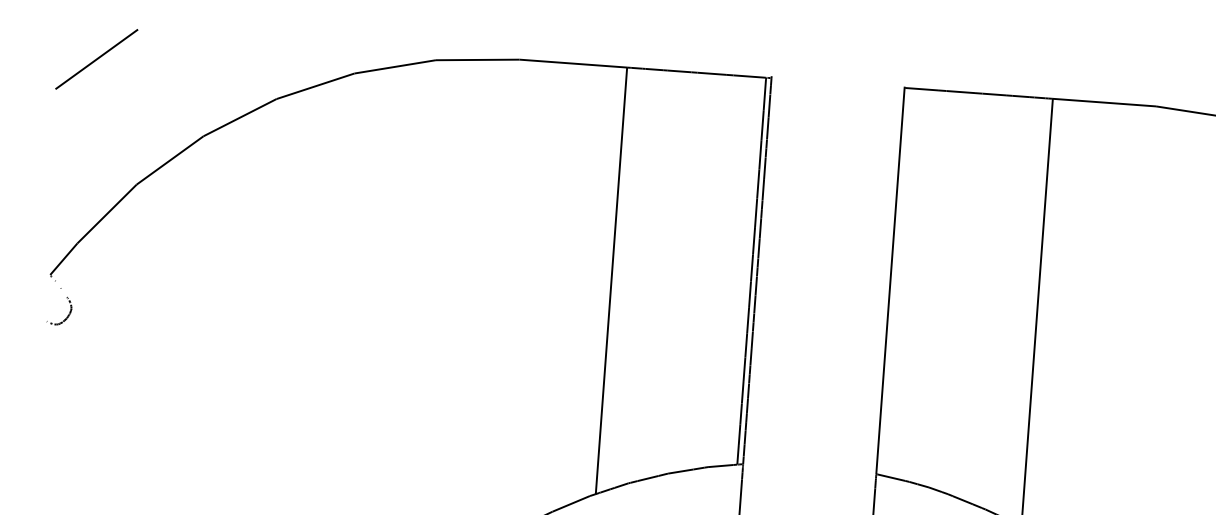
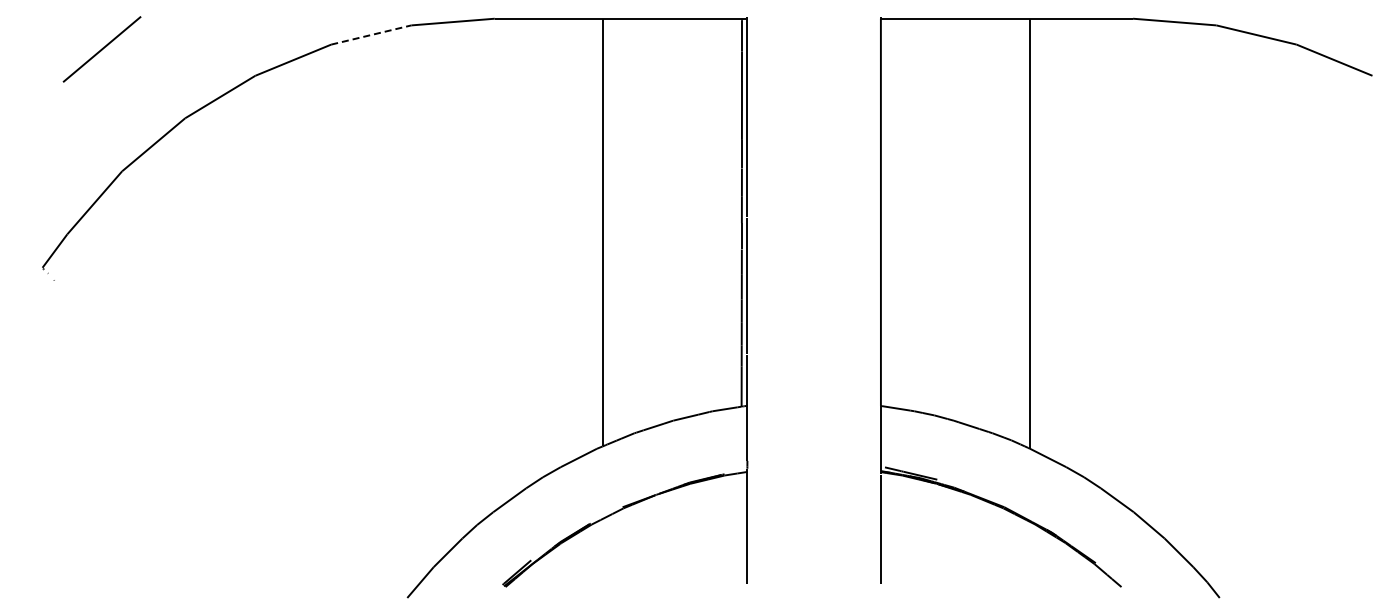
line: (96, 59) -> (101, 49), moved
line: (395, 66) -> (371, 34), solid -> dashed
part: (67, 316) -> (62, 307), removed

